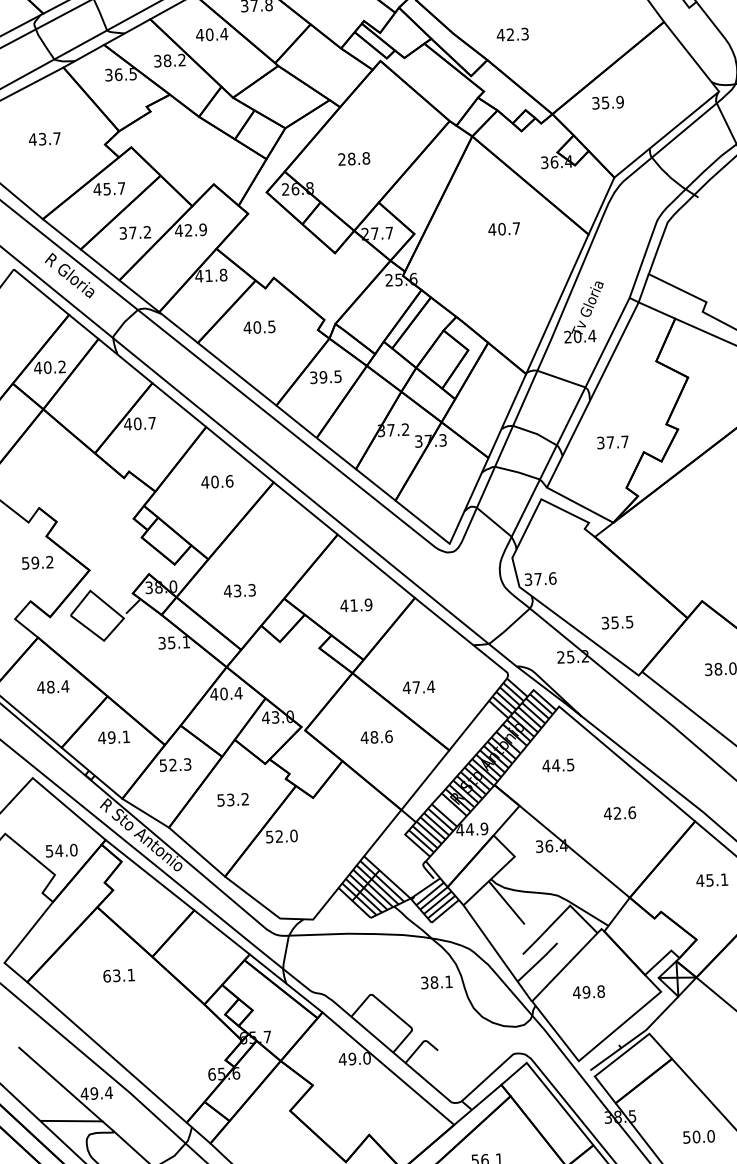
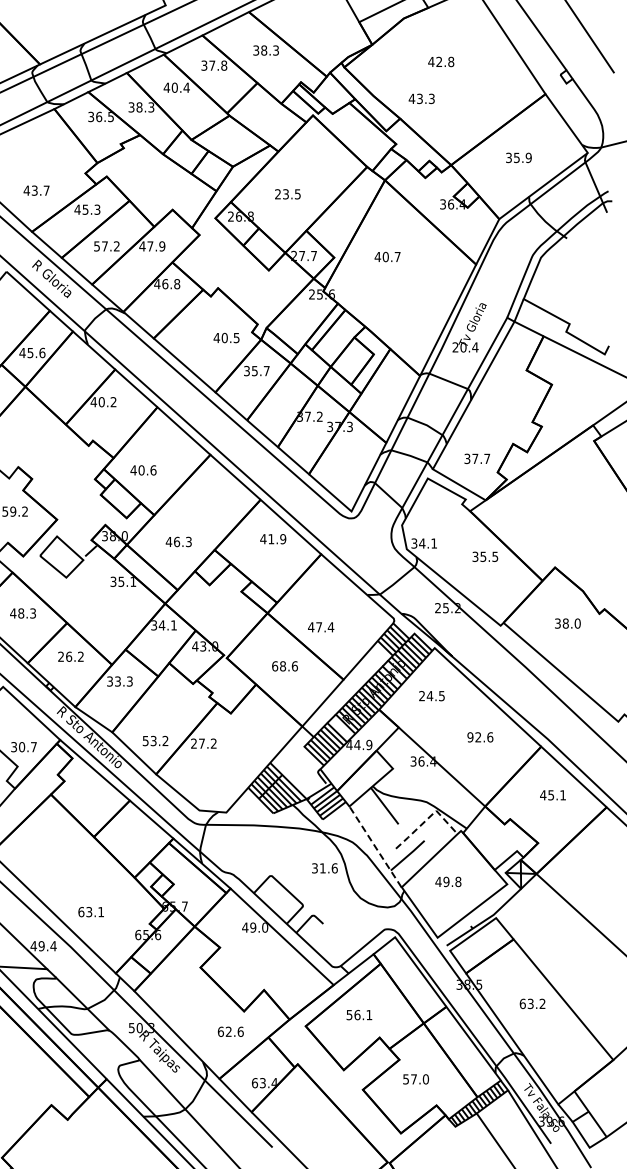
text: (510, 35) -> (419, 99), 42.3 -> 43.3
text: (182, 60) -> (151, 107), 38.2 -> 38.3
part: (607, 102) -> (518, 157), moved
part: (44, 138) -> (36, 190), moved
text: (358, 158) -> (291, 194), 28.8 -> 23.5
text: (121, 188) -> (97, 209), 45.7 -> 45.3
part: (504, 228) -> (387, 256), moved
text: (188, 230) -> (150, 246), 42.9 -> 47.9
text: (122, 232) -> (96, 245), 37.2 -> 57.2
text: (209, 276) -> (165, 284), 41.8 -> 46.8
part: (259, 326) -> (226, 337), moved
text: (55, 366) -> (36, 352), 40.2 -> 45.6
text: (330, 377) -> (260, 371), 39.5 -> 35.7
text: (152, 423) -> (113, 402), 40.7 -> 40.2
part: (613, 441) -> (477, 458), moved
part: (217, 482) -> (143, 470), moved
text: (545, 578) -> (428, 543), 37.6 -> 34.1
text: (238, 590) -> (177, 541), 43.3 -> 46.3
part: (356, 605) -> (273, 539), moved
part: (617, 622) -> (485, 556), moved
text: (64, 686) -> (32, 613), 48.4 -> 48.3
text: (225, 693) -> (163, 625), 40.4 -> 34.1
text: (113, 737) -> (70, 656), 49.1 -> 26.2
text: (363, 738) -> (274, 666), 48.6 -> 68.6
text: (167, 765) -> (113, 681), 52.3 -> 33.3
text: (545, 766) -> (421, 696), 44.5 -> 24.5
part: (232, 799) -> (155, 740), moved
text: (607, 814) -> (470, 737), 42.6 -> 92.6
text: (281, 836) -> (203, 743), 52.0 -> 27.2
text: (62, 851) -> (24, 747), 54.0 -> 30.7
line: (559, 916) -> (427, 819), solid -> dashed
line: (497, 952) -> (375, 846), solid -> dashed
part: (118, 976) -> (90, 912), moved
text: (441, 982) -> (328, 868), 38.1 -> 31.6
text: (698, 1136) -> (532, 1003), 50.0 -> 63.2

